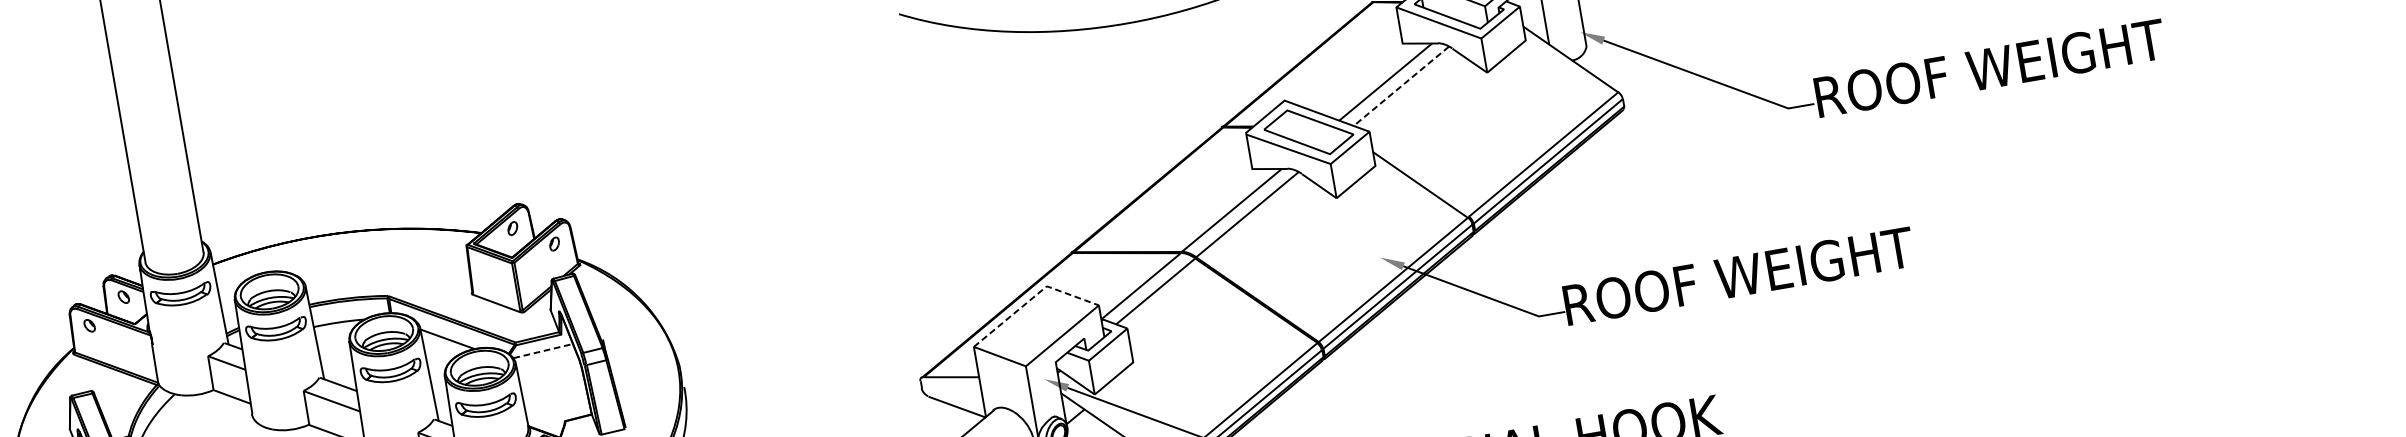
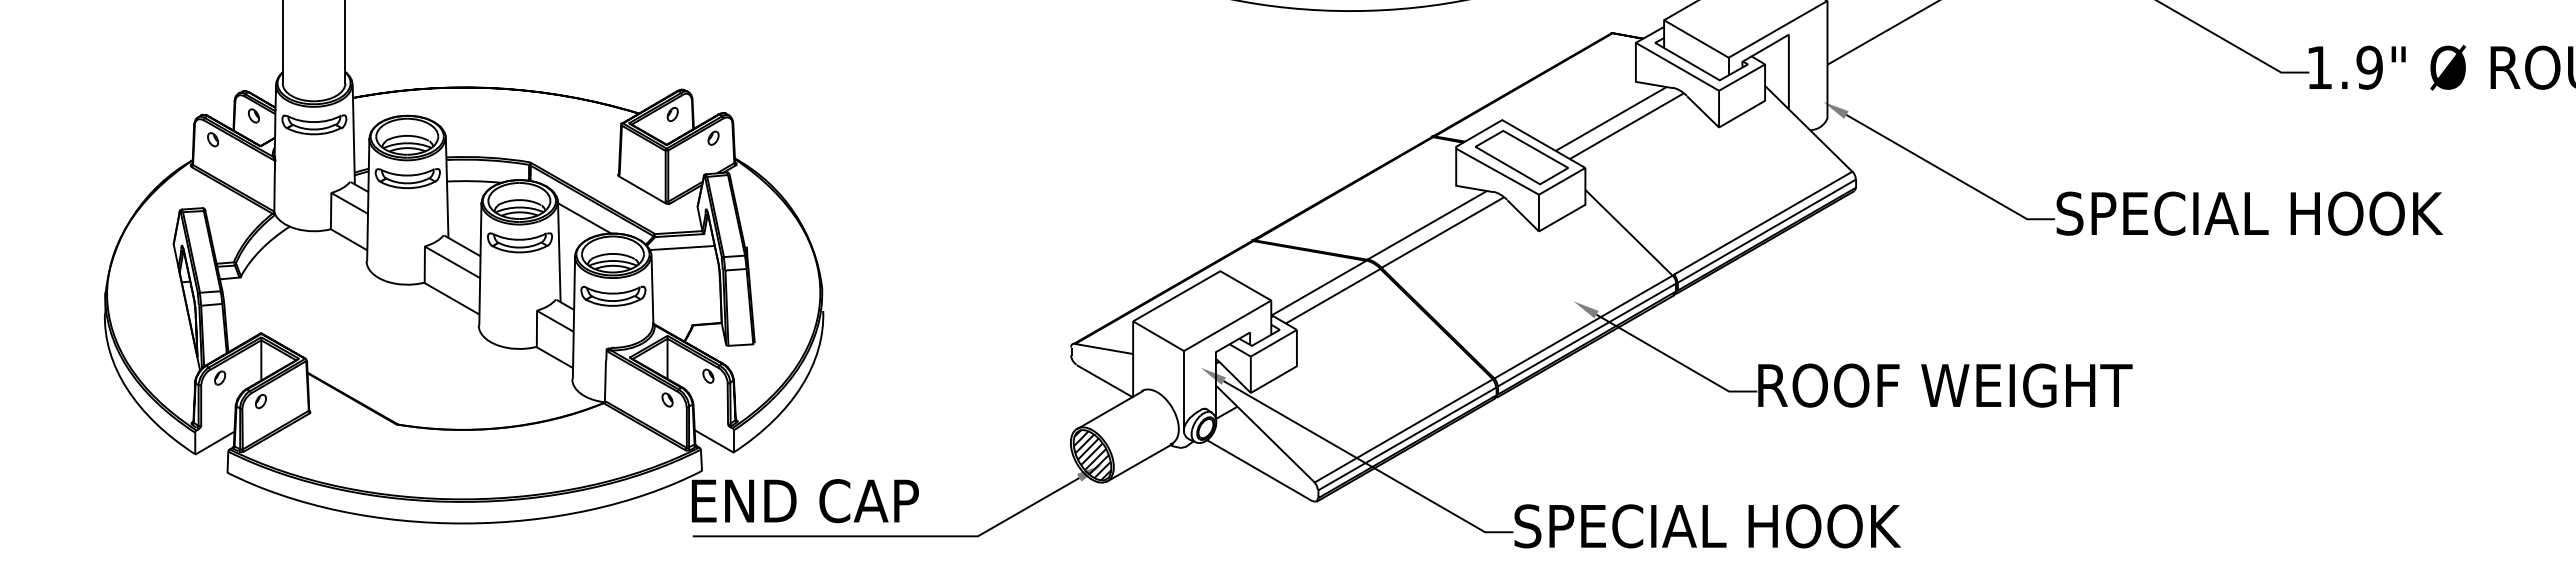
text: (1994, 67) -> (2249, 213), ROOF WEIGHT -> SPECIAL HOOK
line: (1401, 86) -> (1626, 126), dashed -> solid
line: (1032, 298) -> (1203, 281), dashed -> solid
line: (543, 350) -> (682, 247), dashed -> solid

